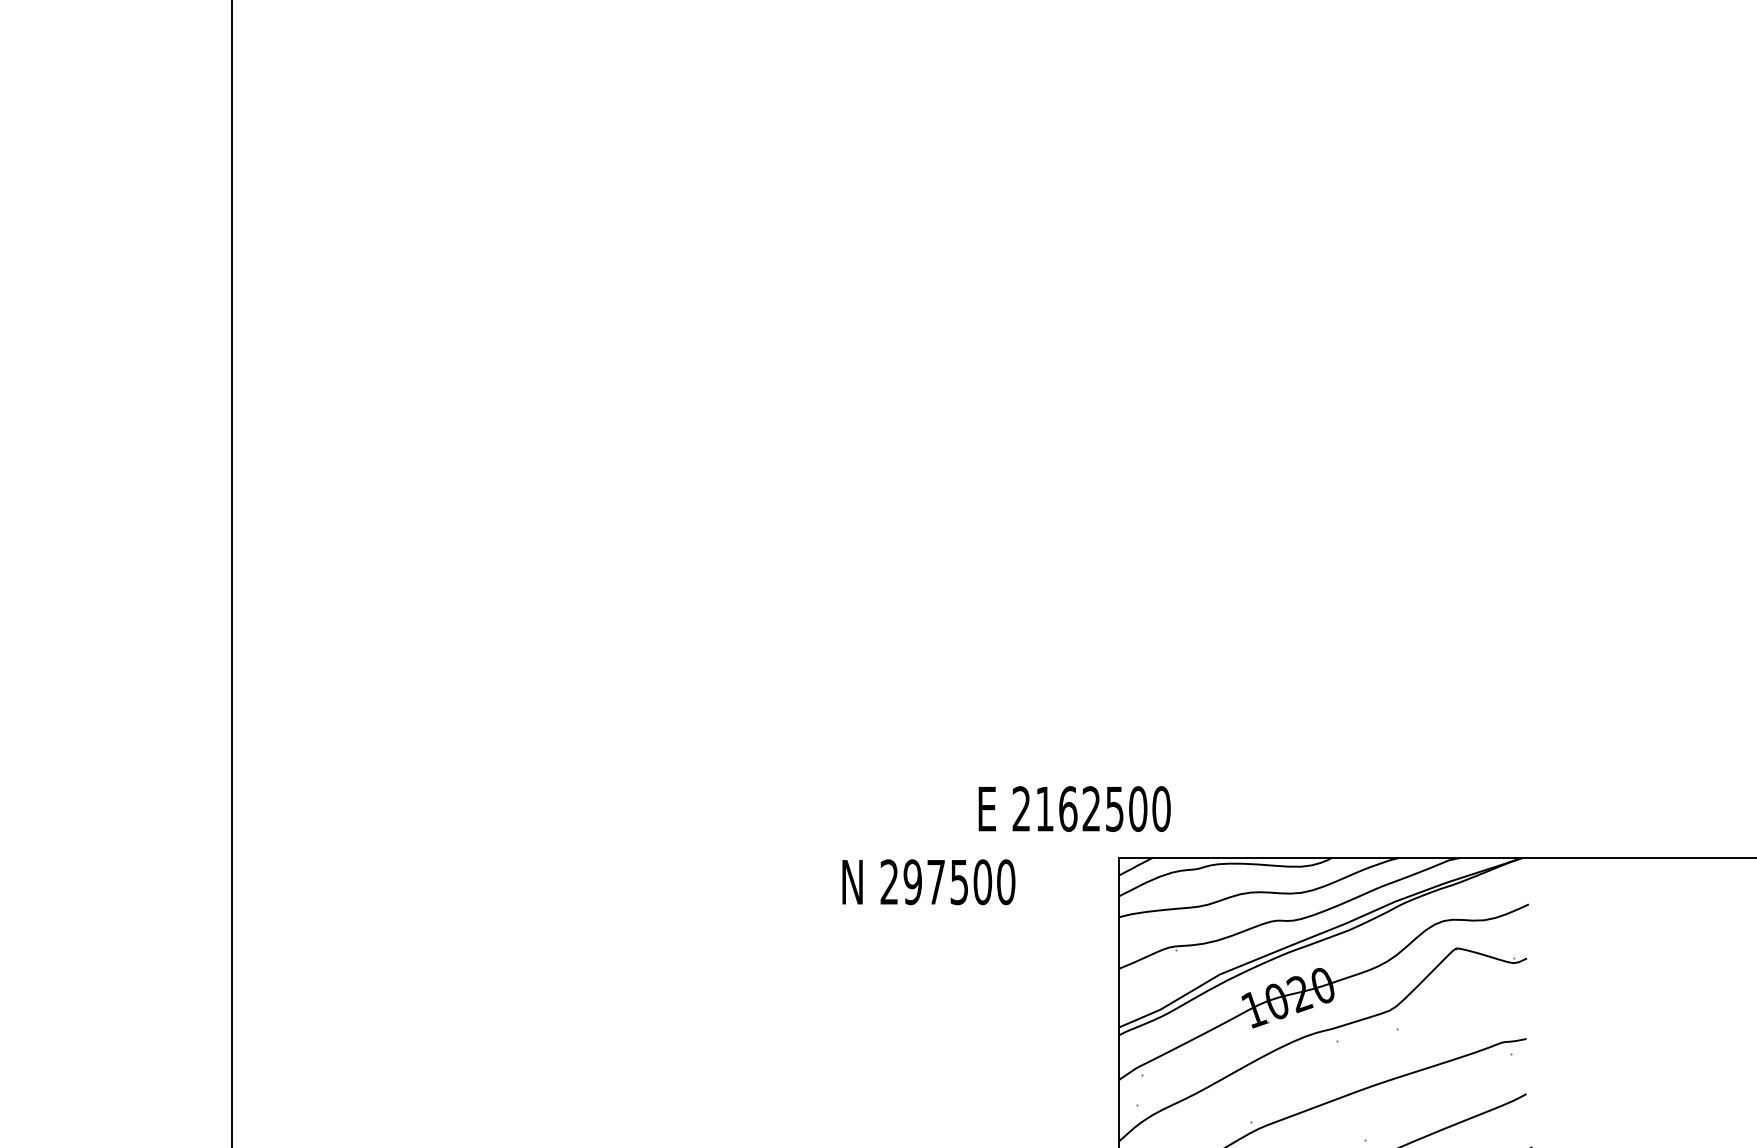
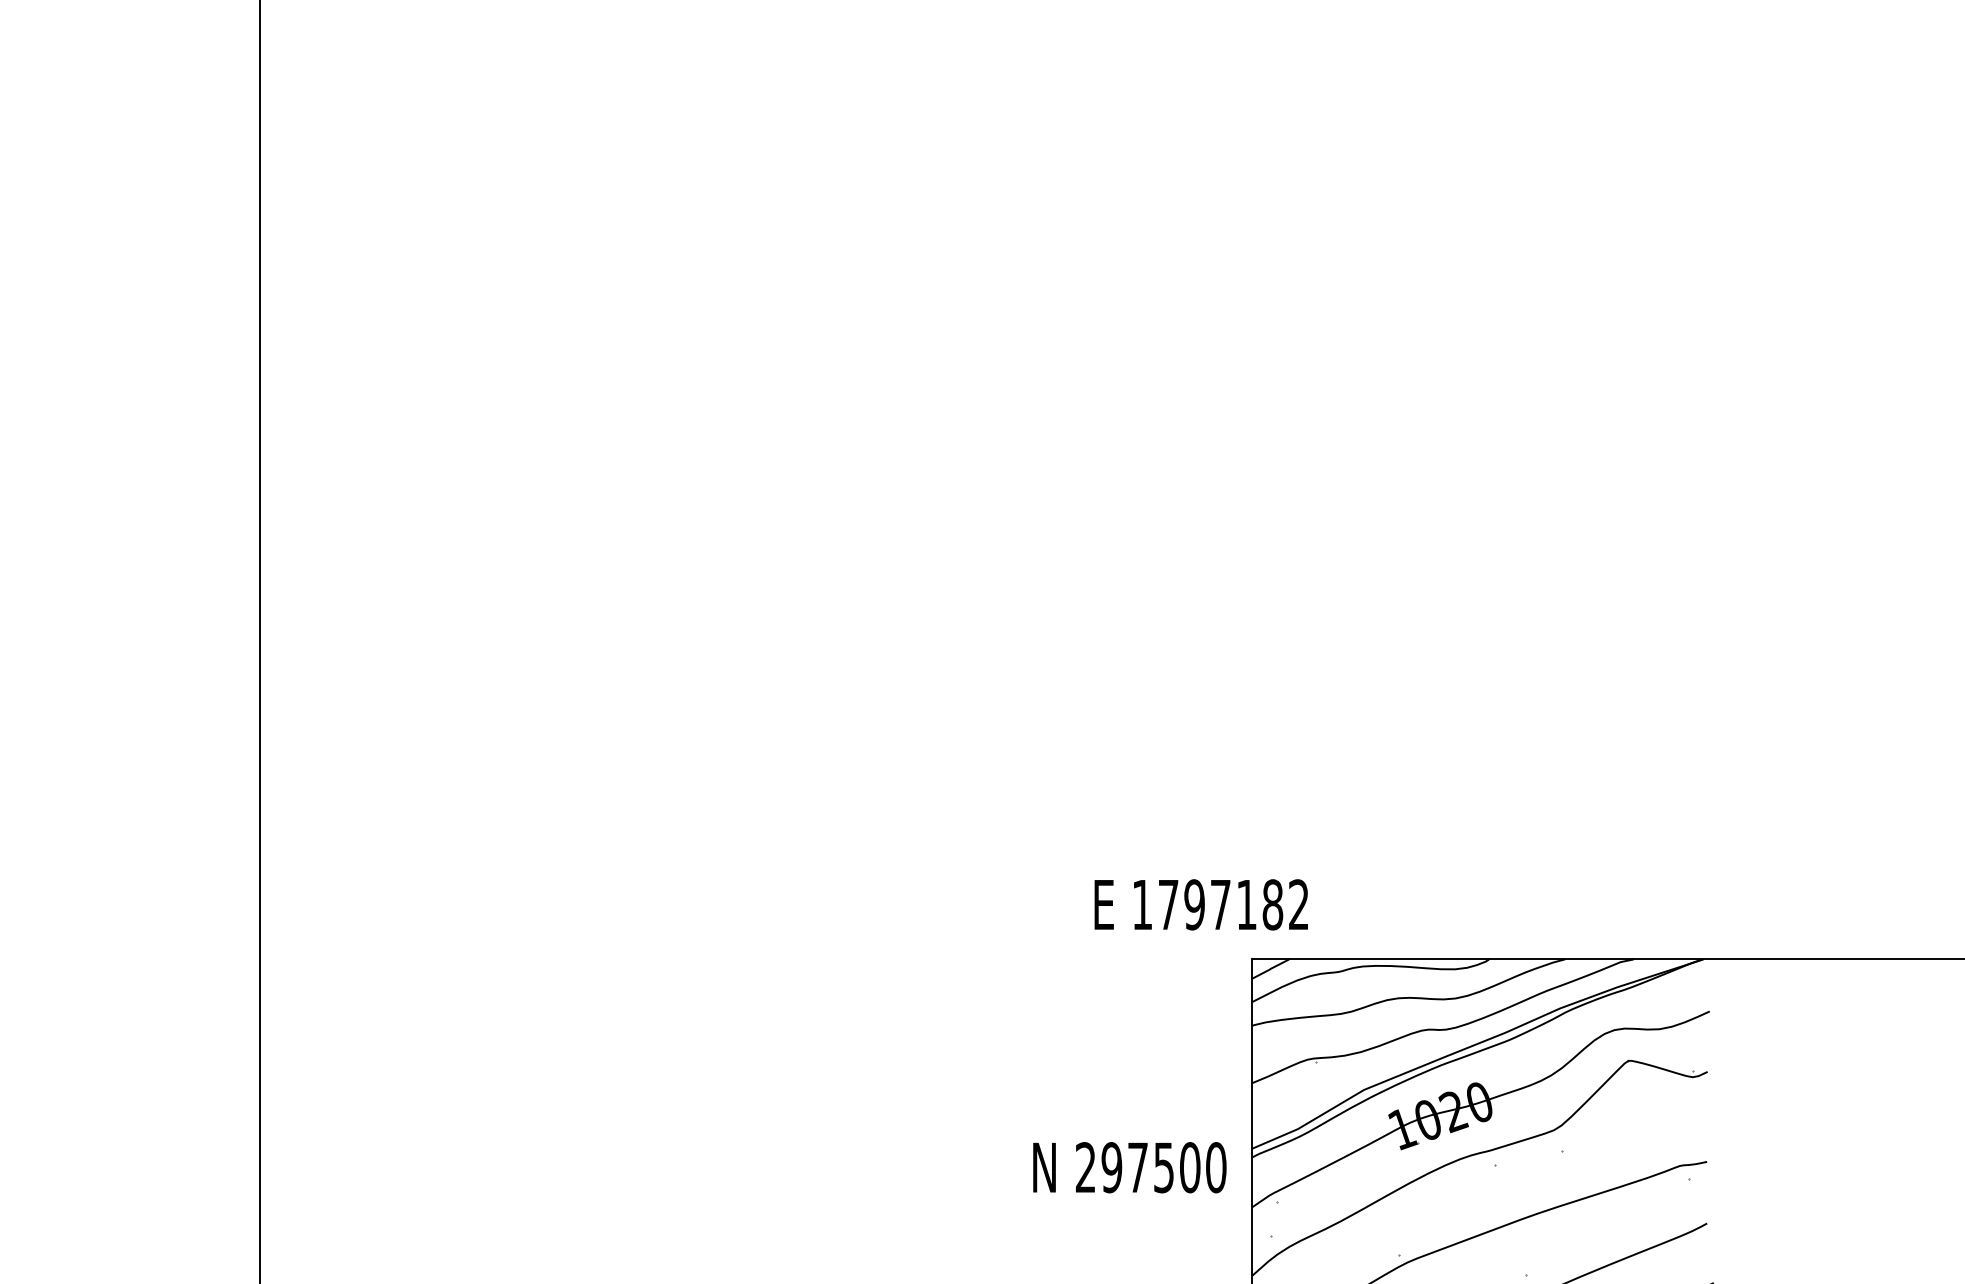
text: (1091, 808) -> (1220, 904), 2162500 -> 1797182
text: (928, 882) -> (1129, 1167), moved

